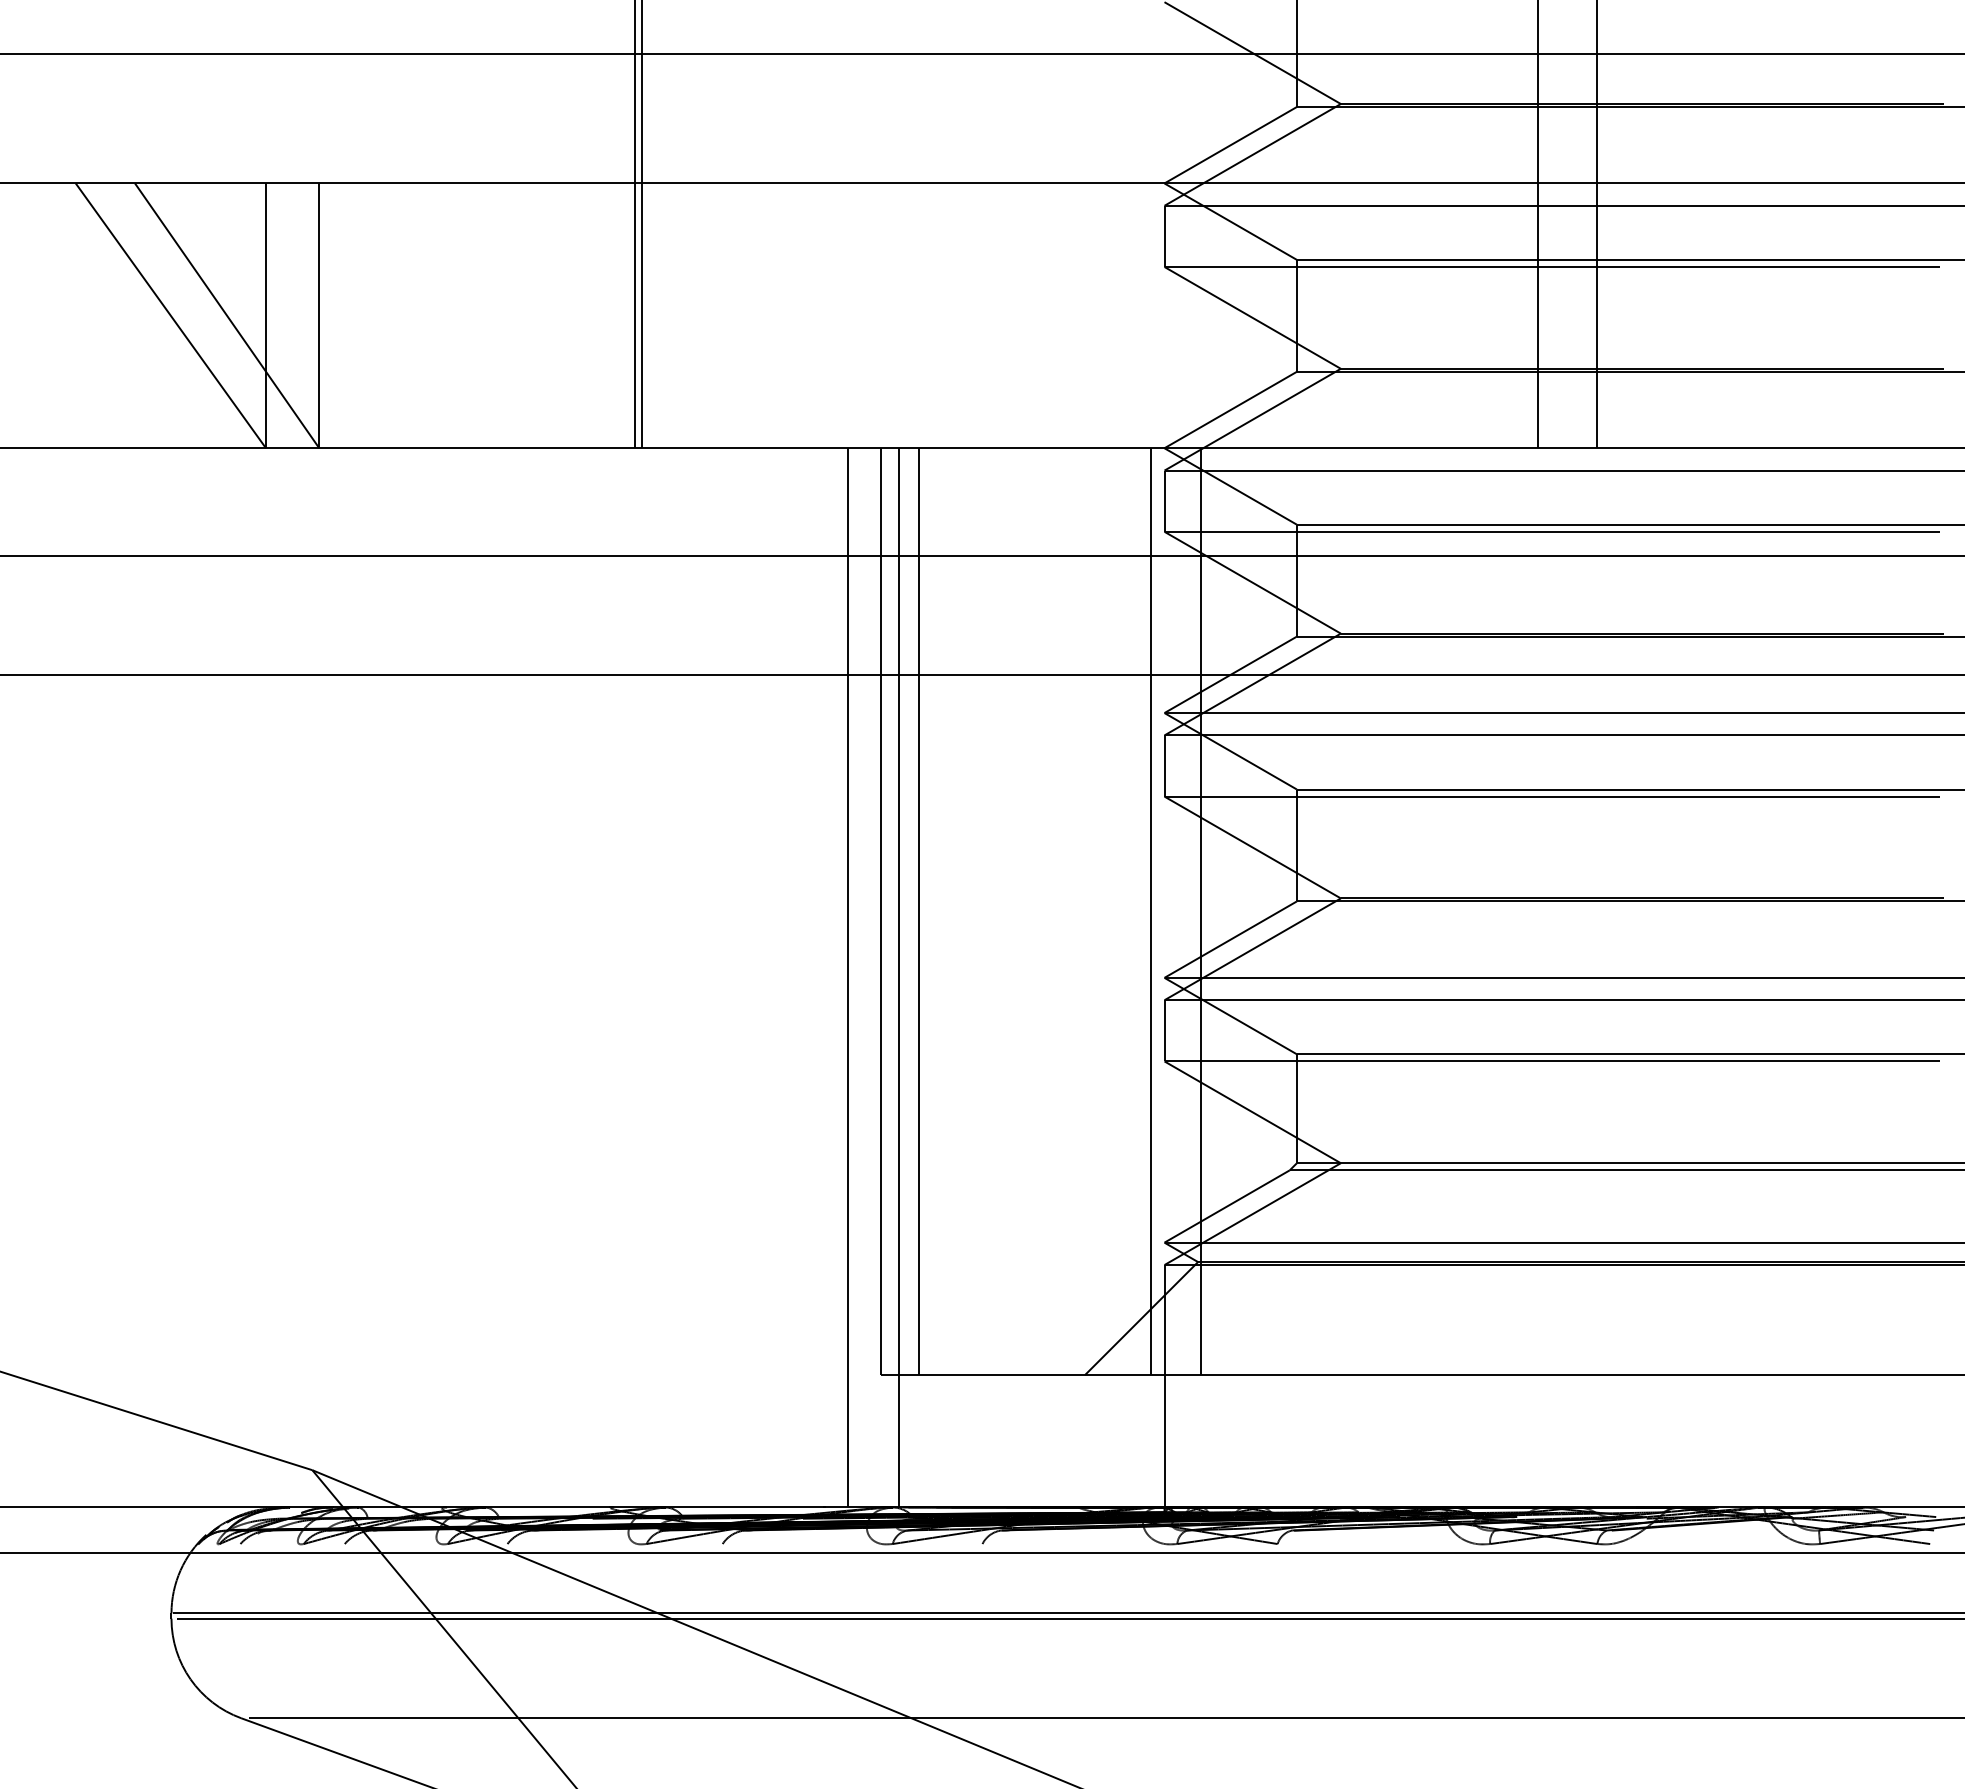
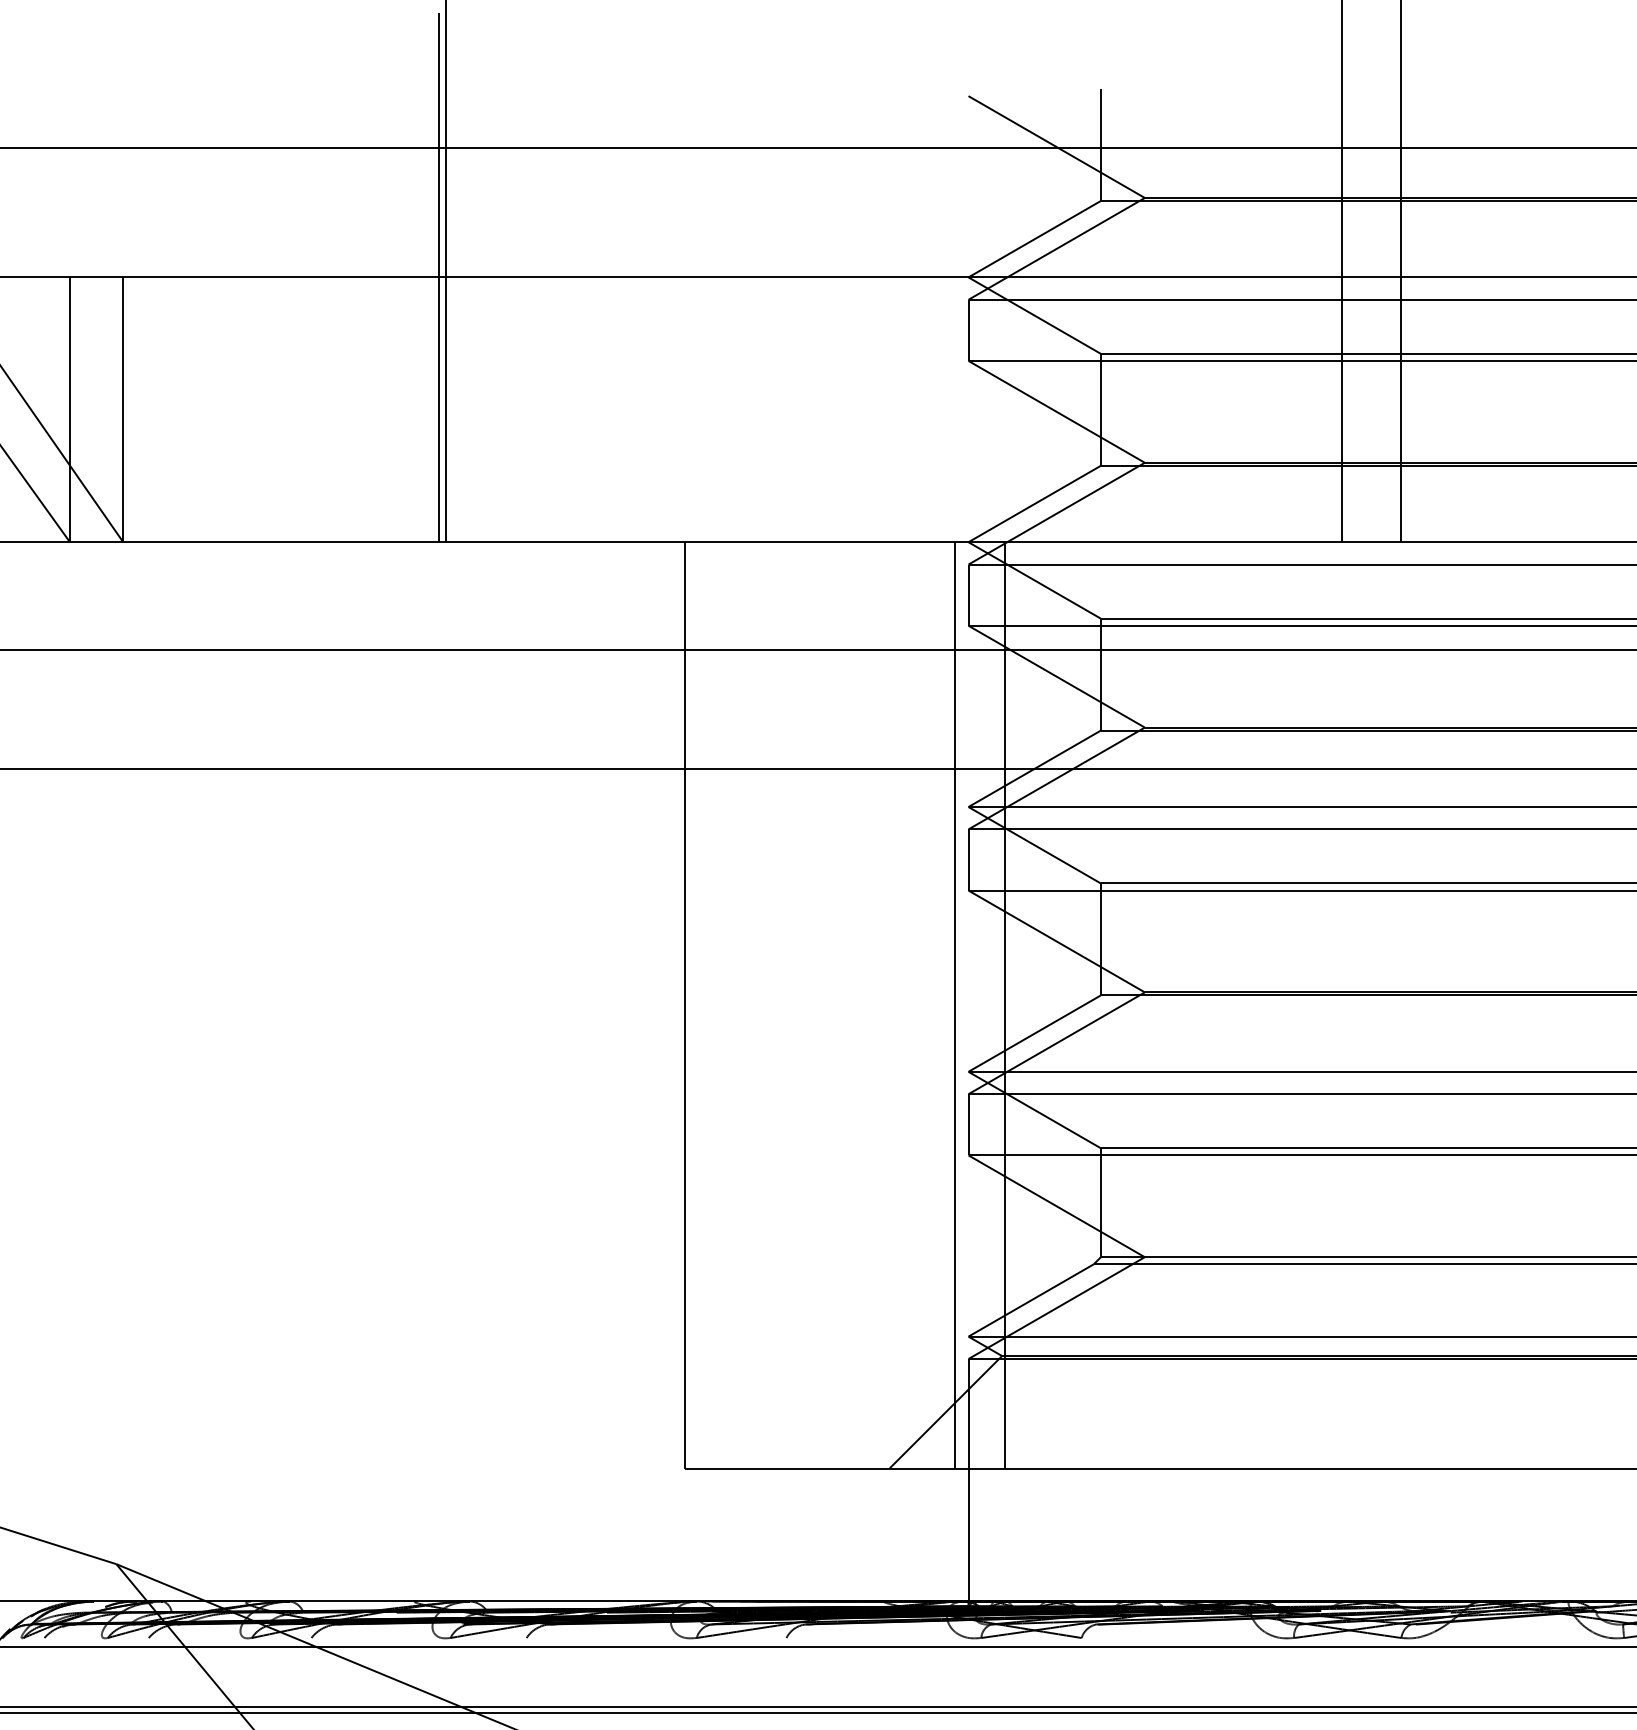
line: (918, 911) -> (722, 1005), removed
line: (847, 977) -> (651, 1071), removed
line: (898, 977) -> (702, 1071), removed

